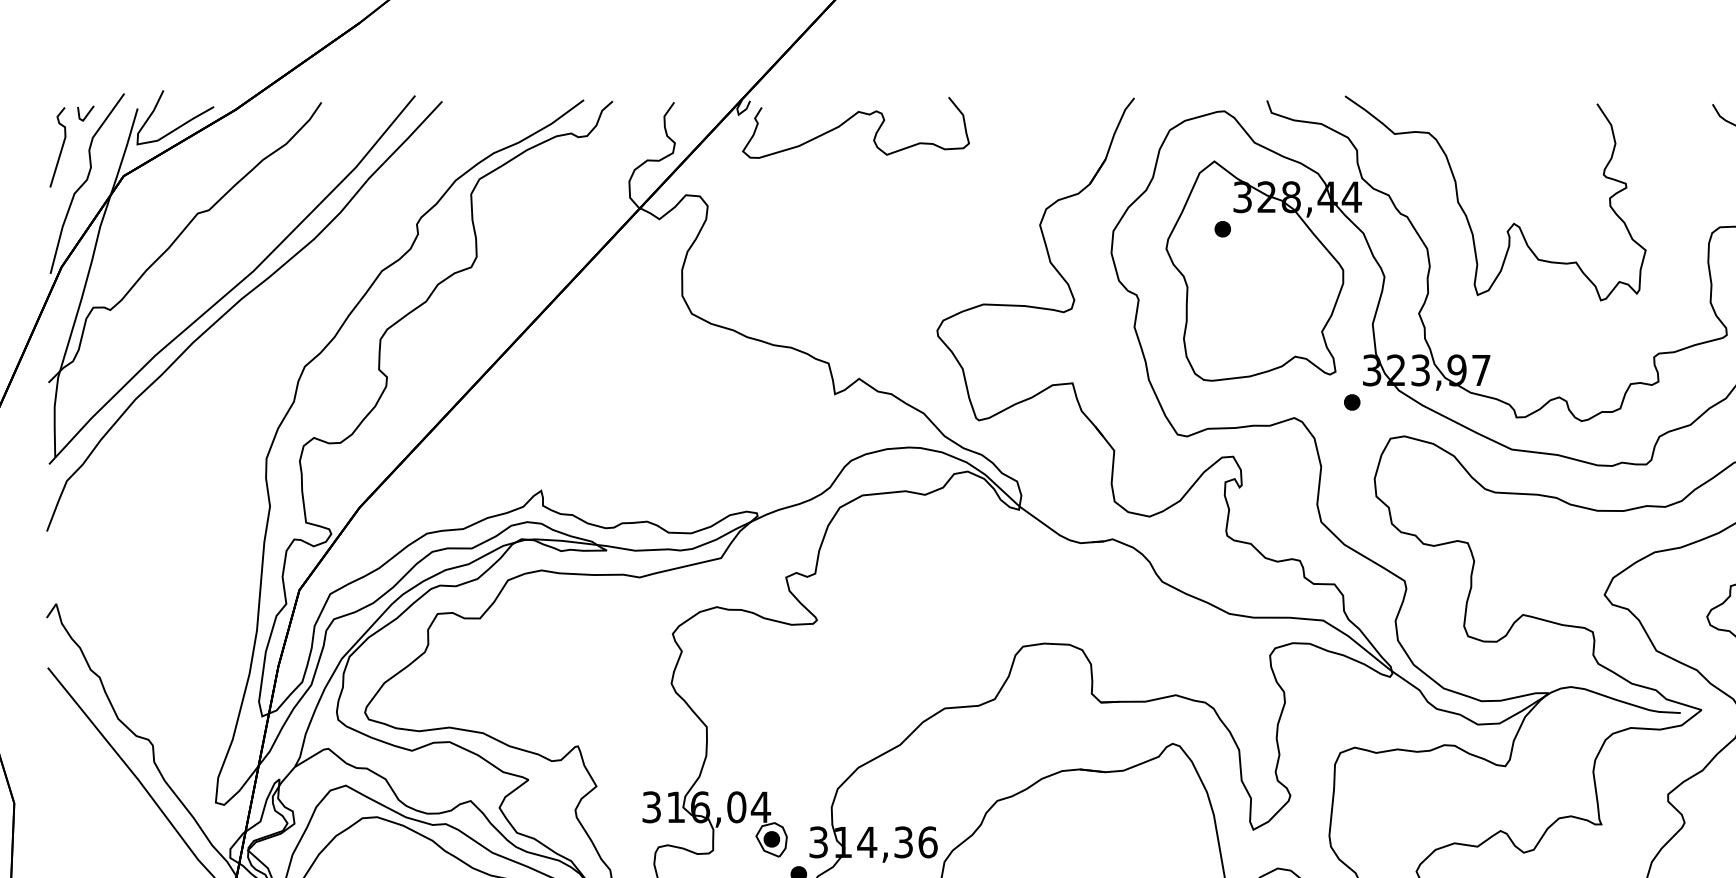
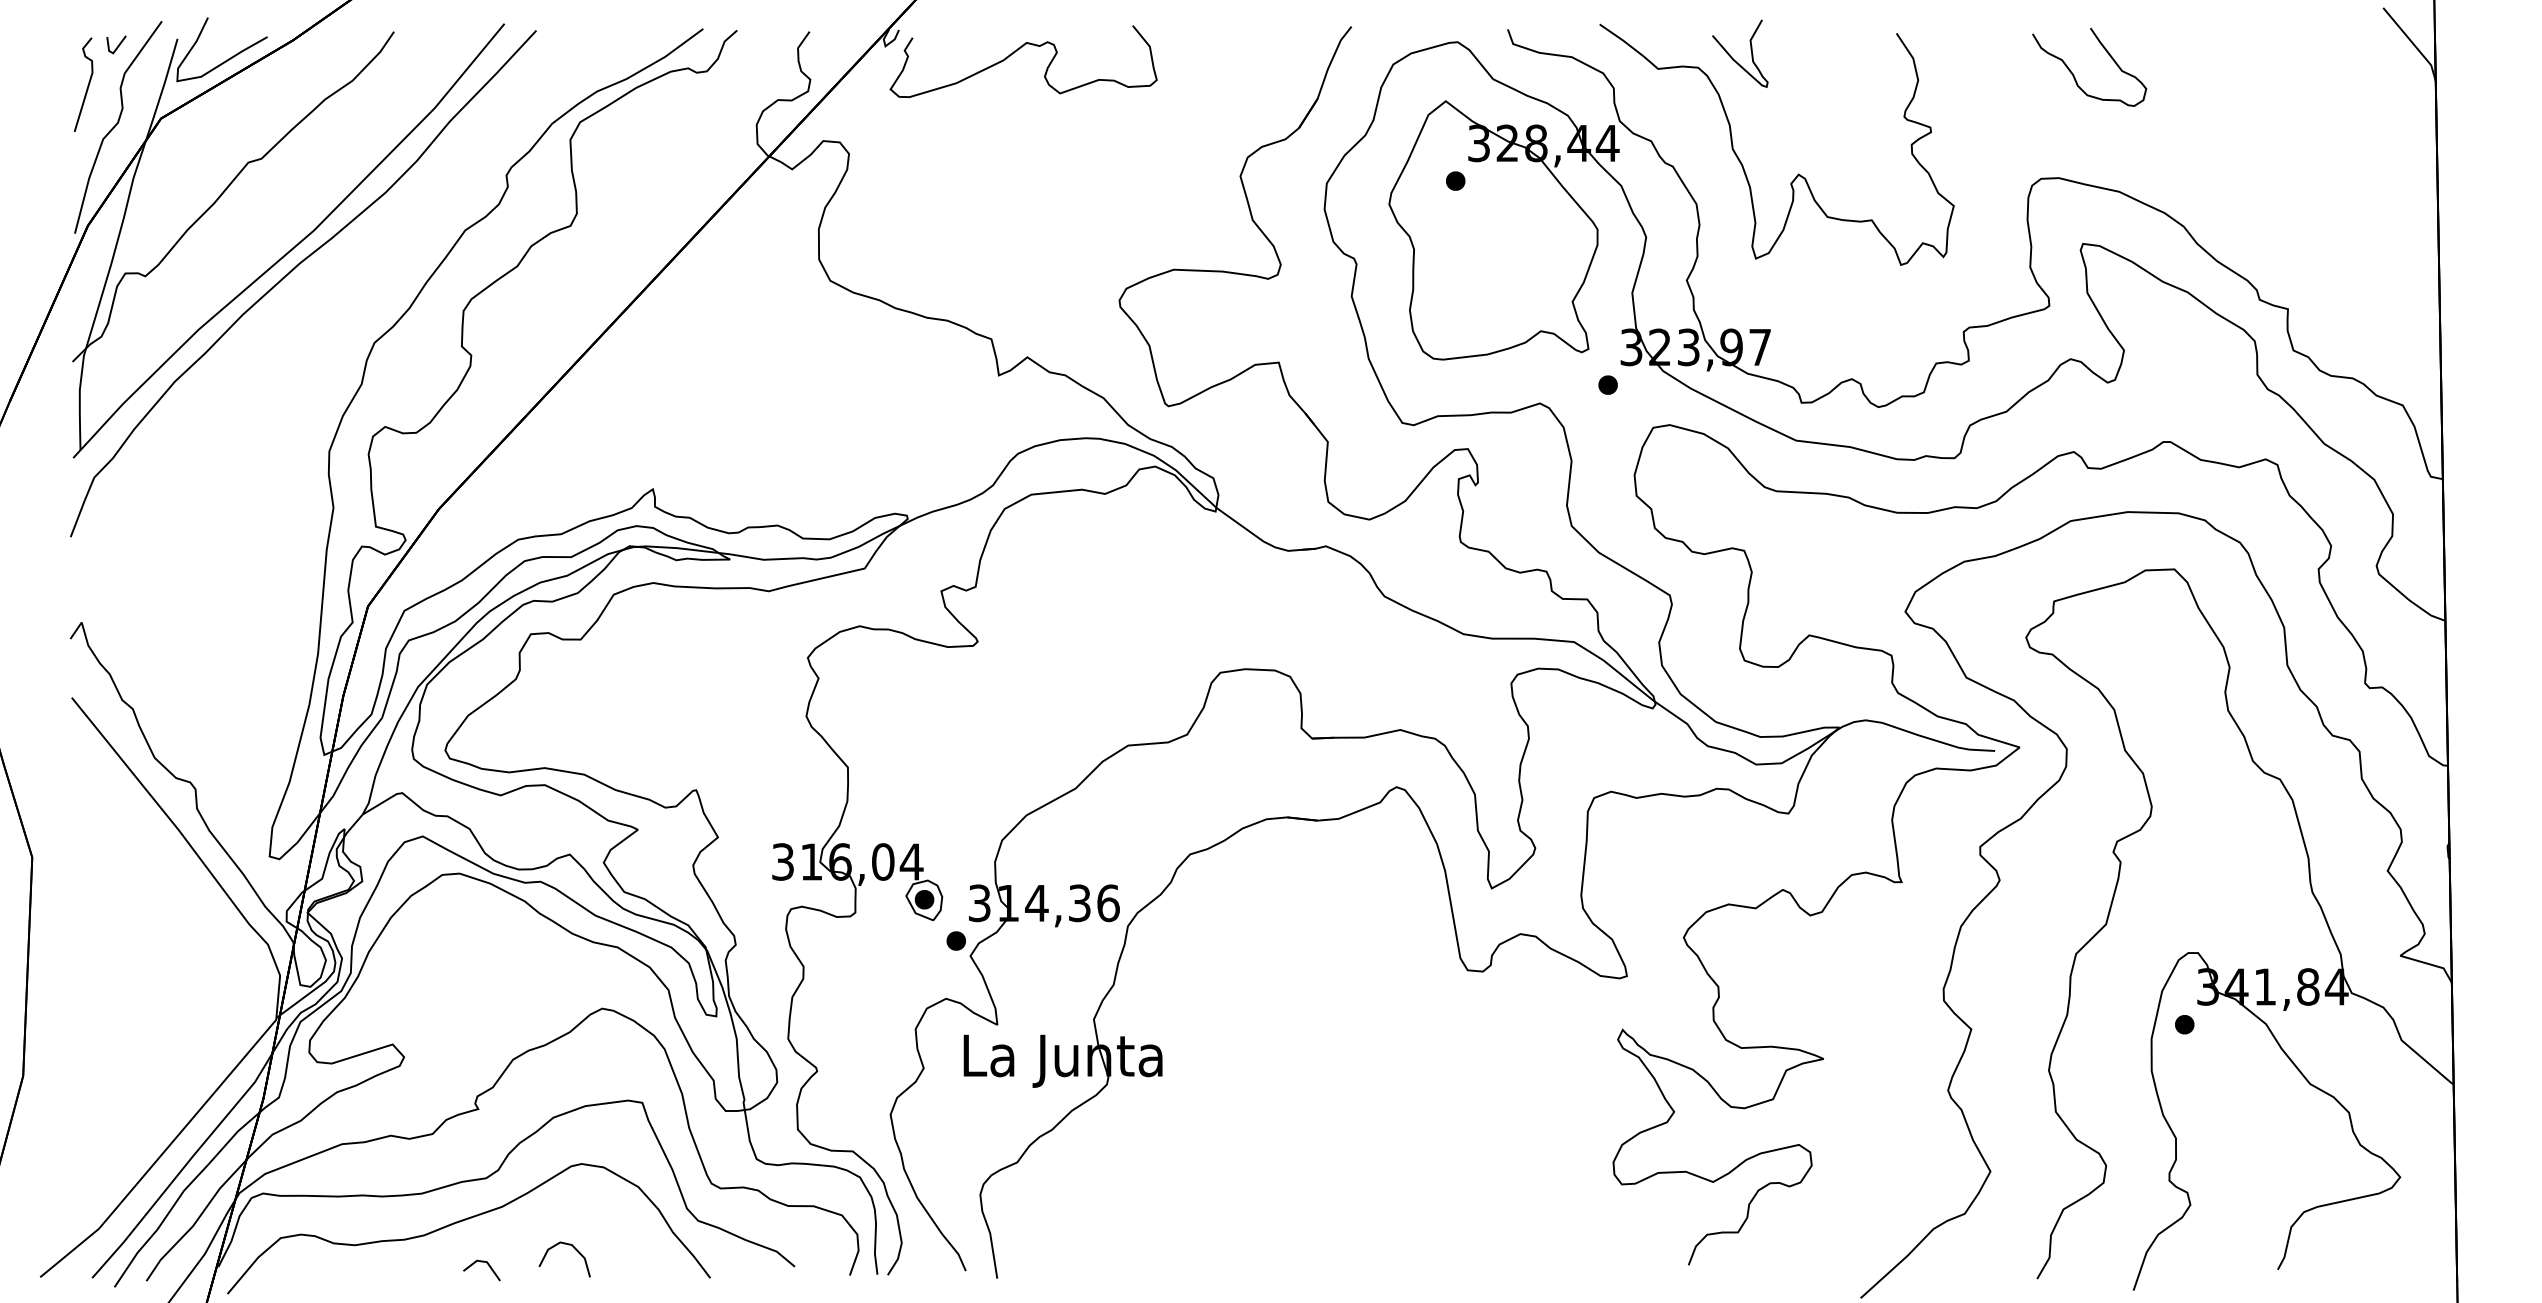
part: (1459, 125) -> (1734, 59), added

